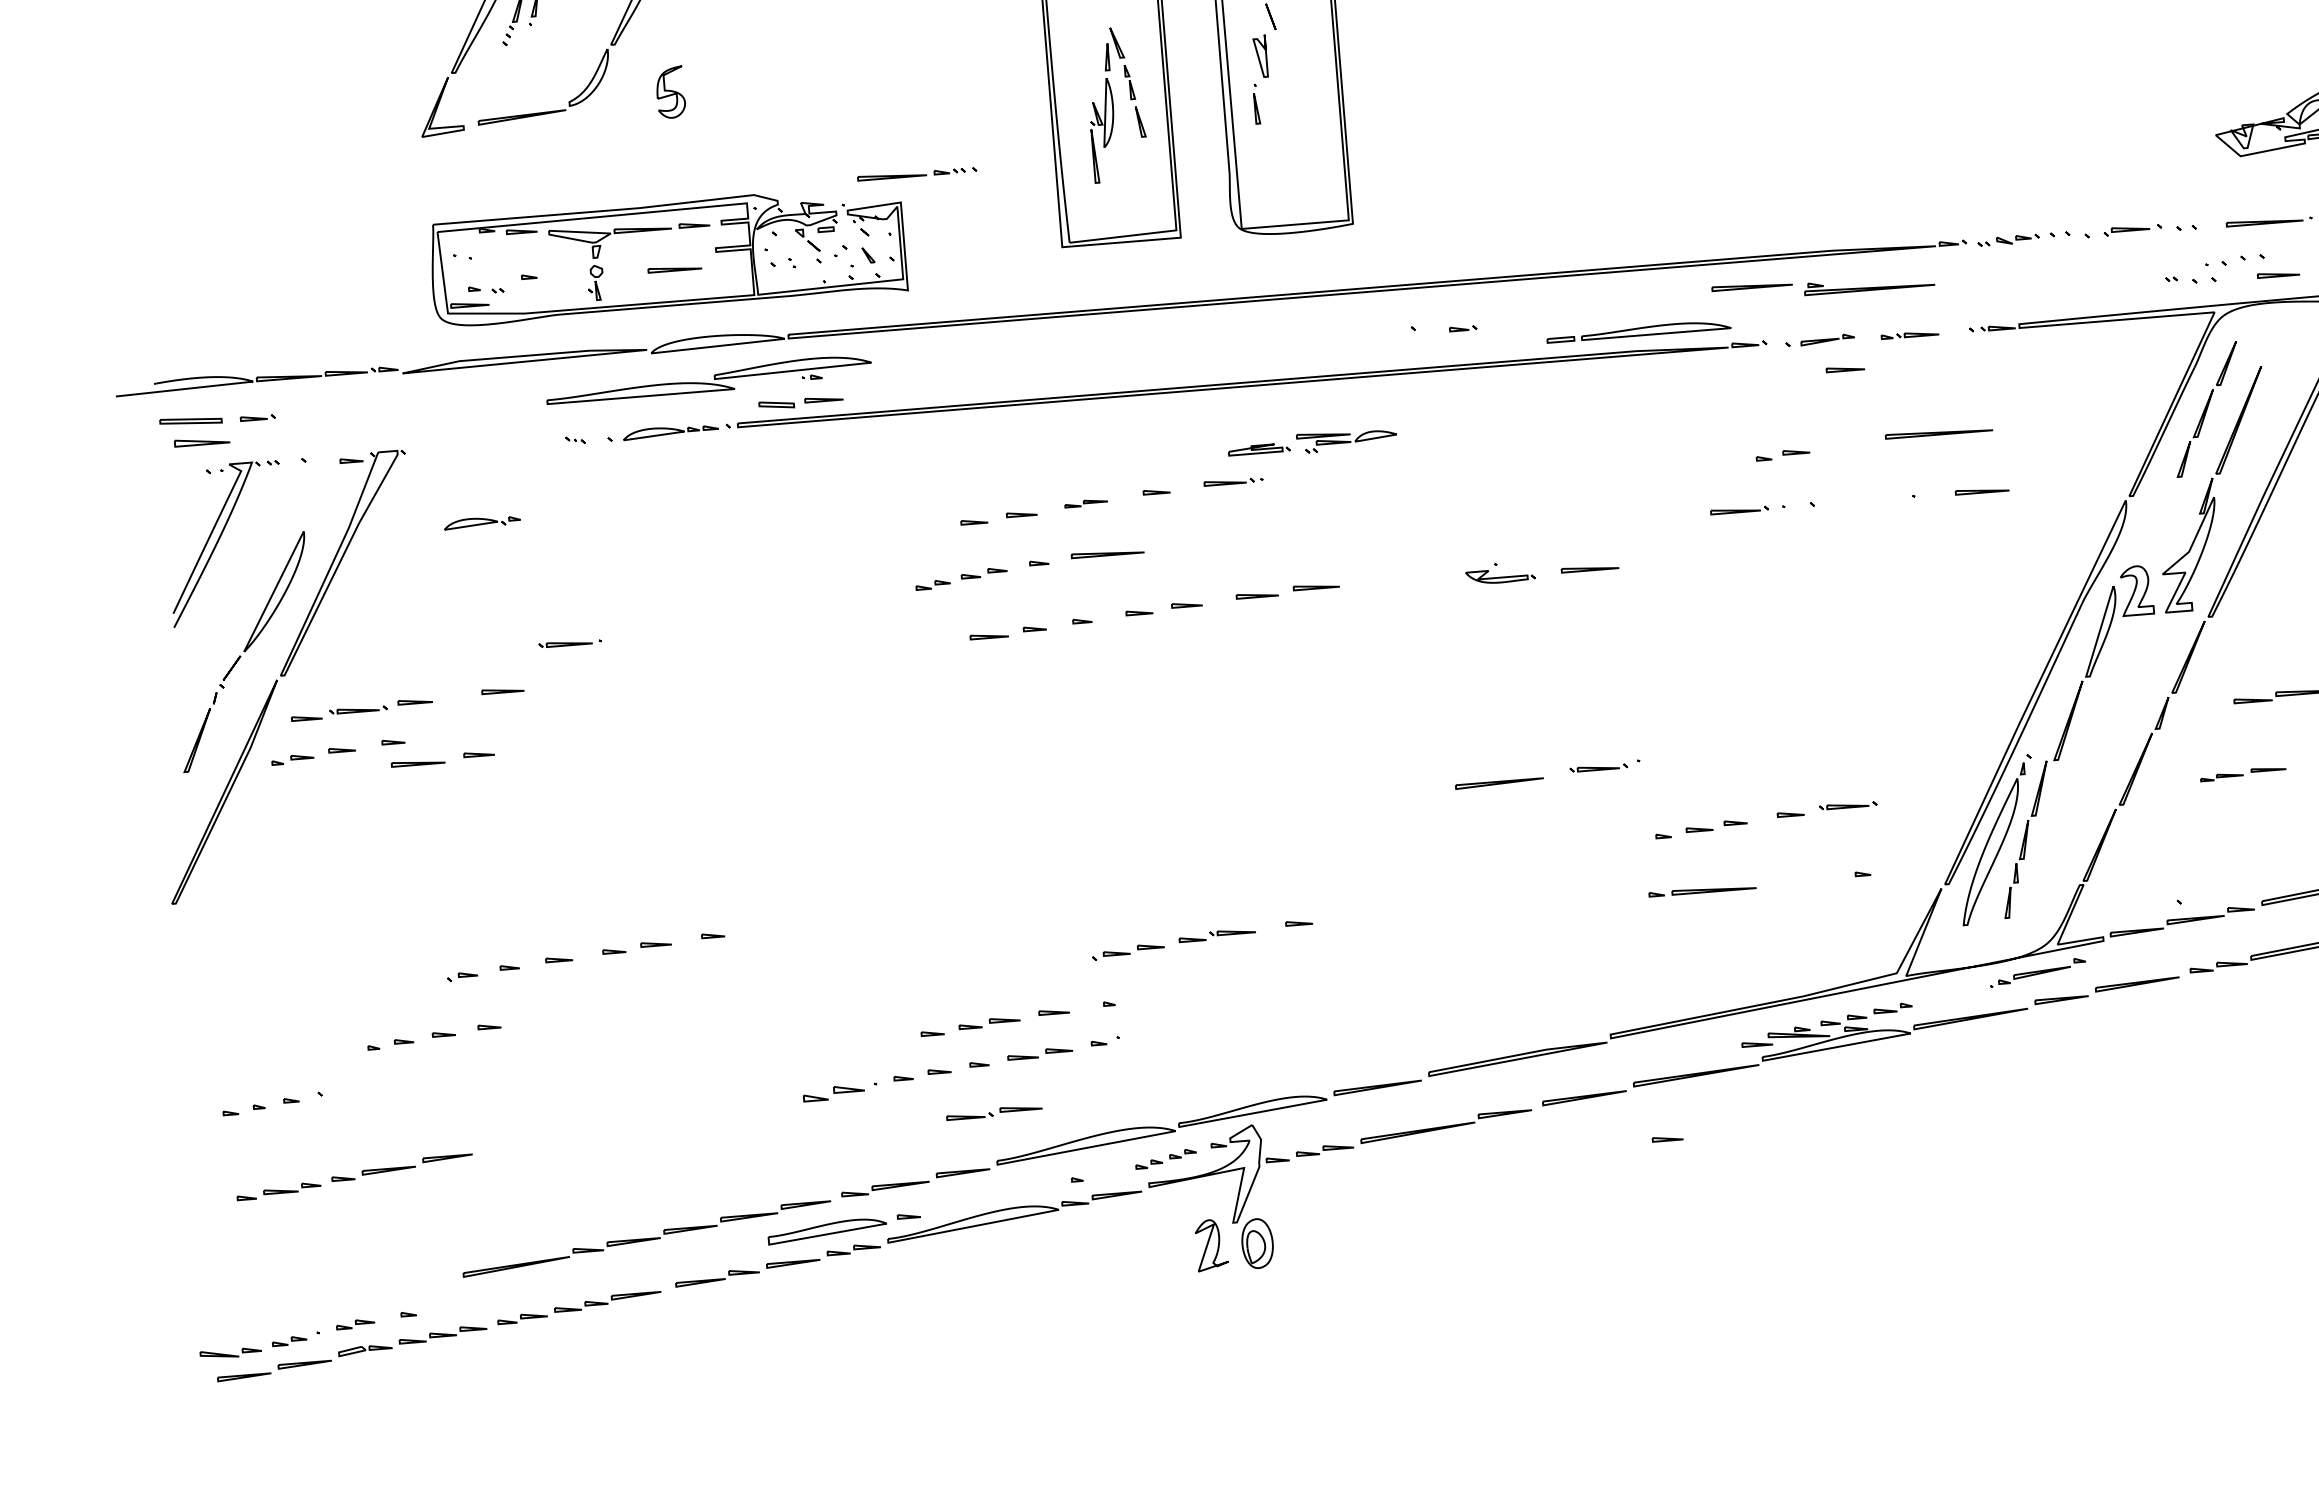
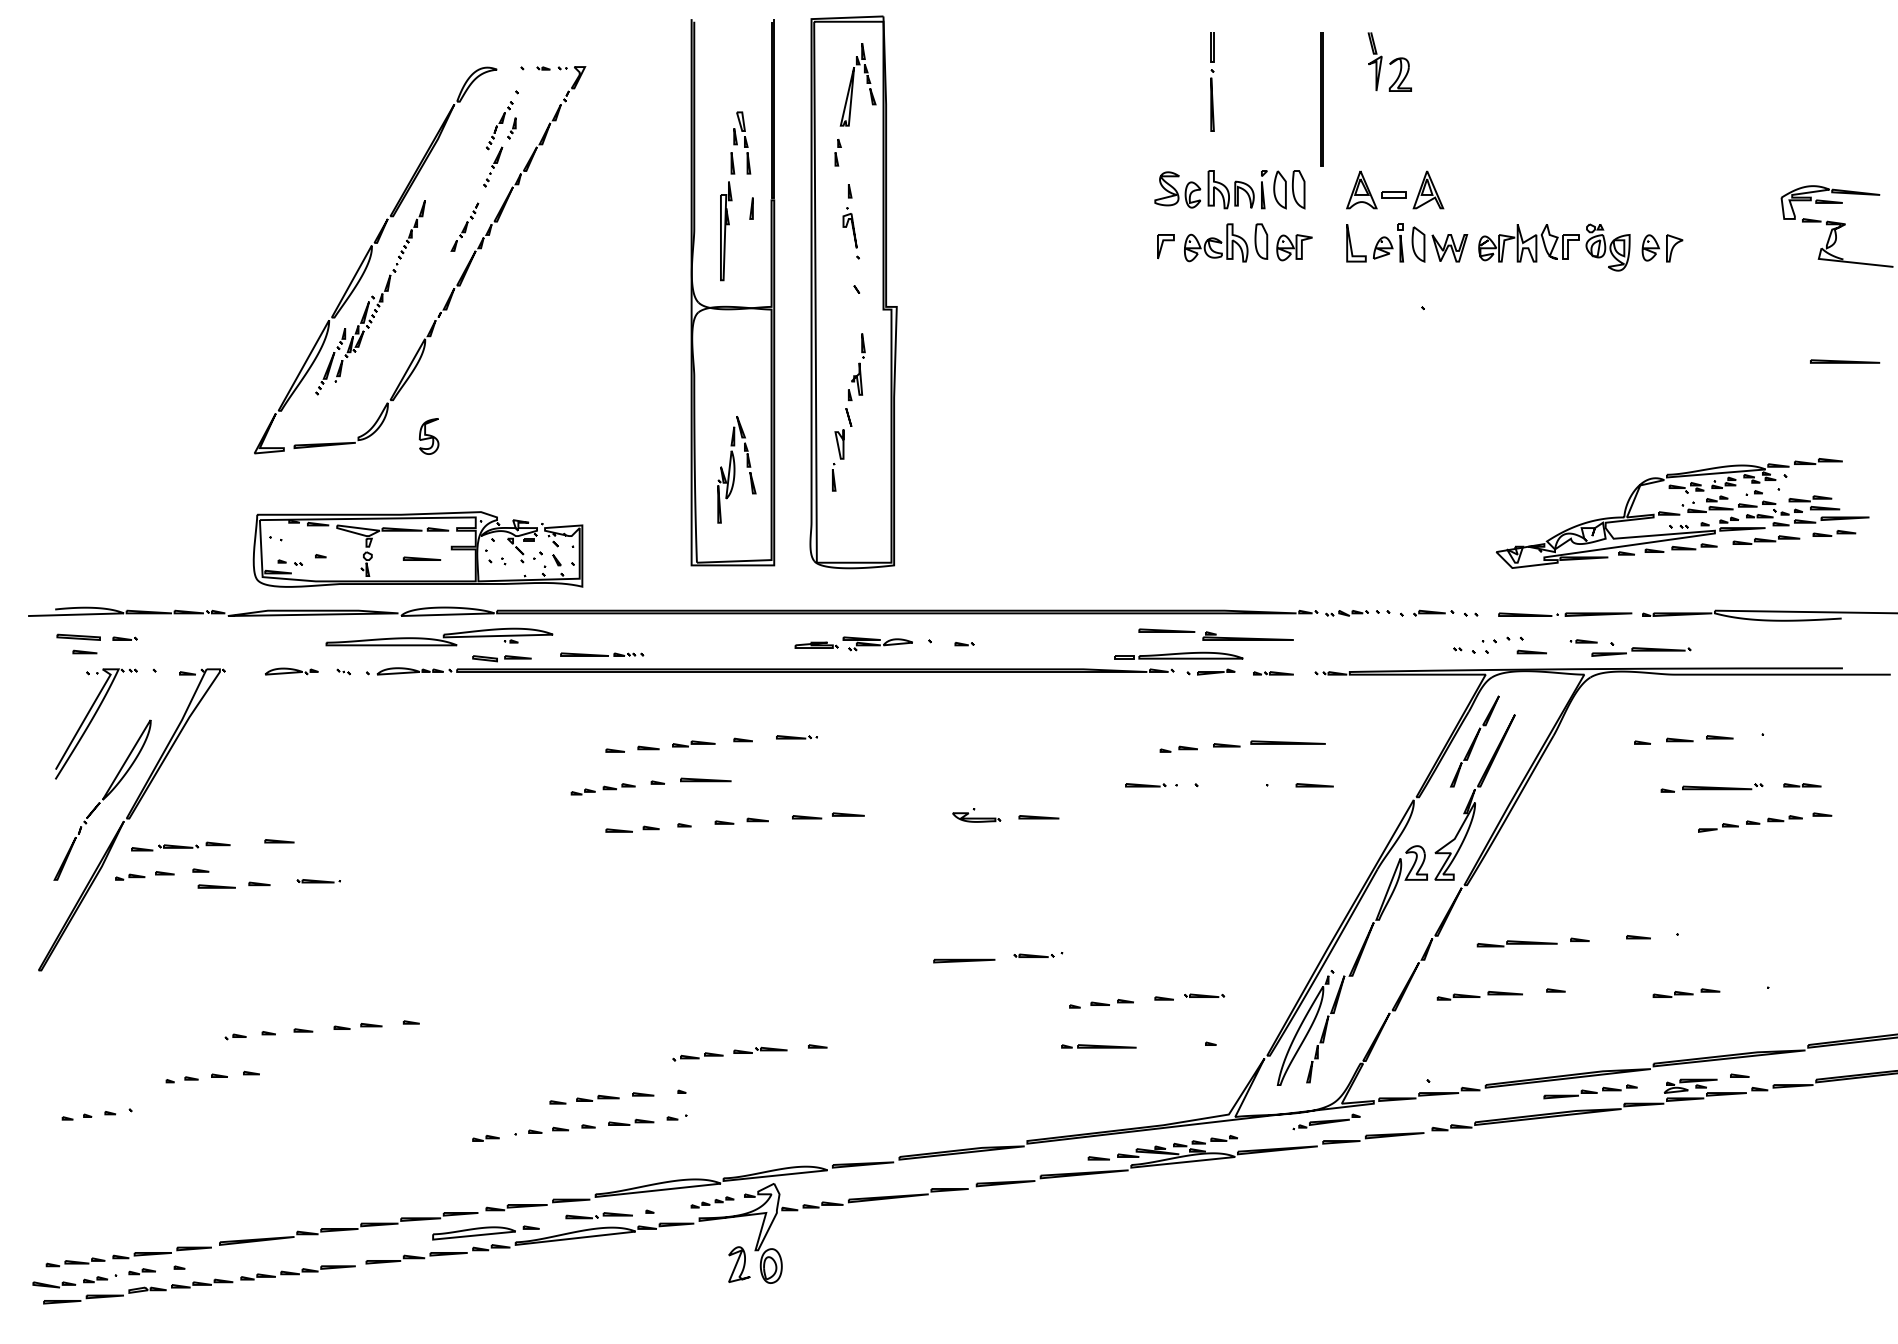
line: (917, 173) -> (602, 654), moved
part: (1638, 331) -> (1178, 655), moved
line: (1844, 369) -> (1226, 745), moved
part: (200, 440) -> (84, 651), size x0.62
part: (1311, 442) -> (853, 643), moved
part: (1085, 502) -> (693, 743), size x1.43
part: (481, 522) -> (291, 671), moved
line: (569, 643) -> (318, 881), moved
part: (2242, 773) -> (1479, 995), size x1.43
part: (832, 1093) -> (485, 1138), size x0.62
part: (993, 1112) -> (598, 1215), moved
line: (1666, 1139) -> (1098, 1158), moved
part: (354, 1176) -> (128, 1256), moved

